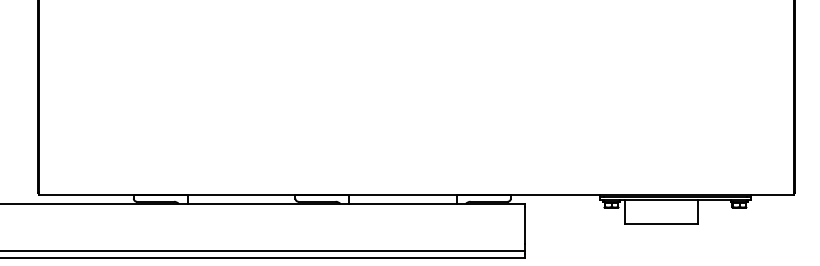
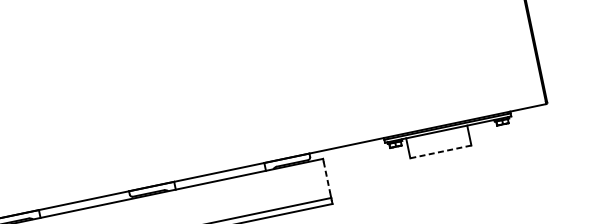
line: (662, 224) -> (441, 152), solid -> dashed
line: (525, 226) -> (327, 177), solid -> dashed

